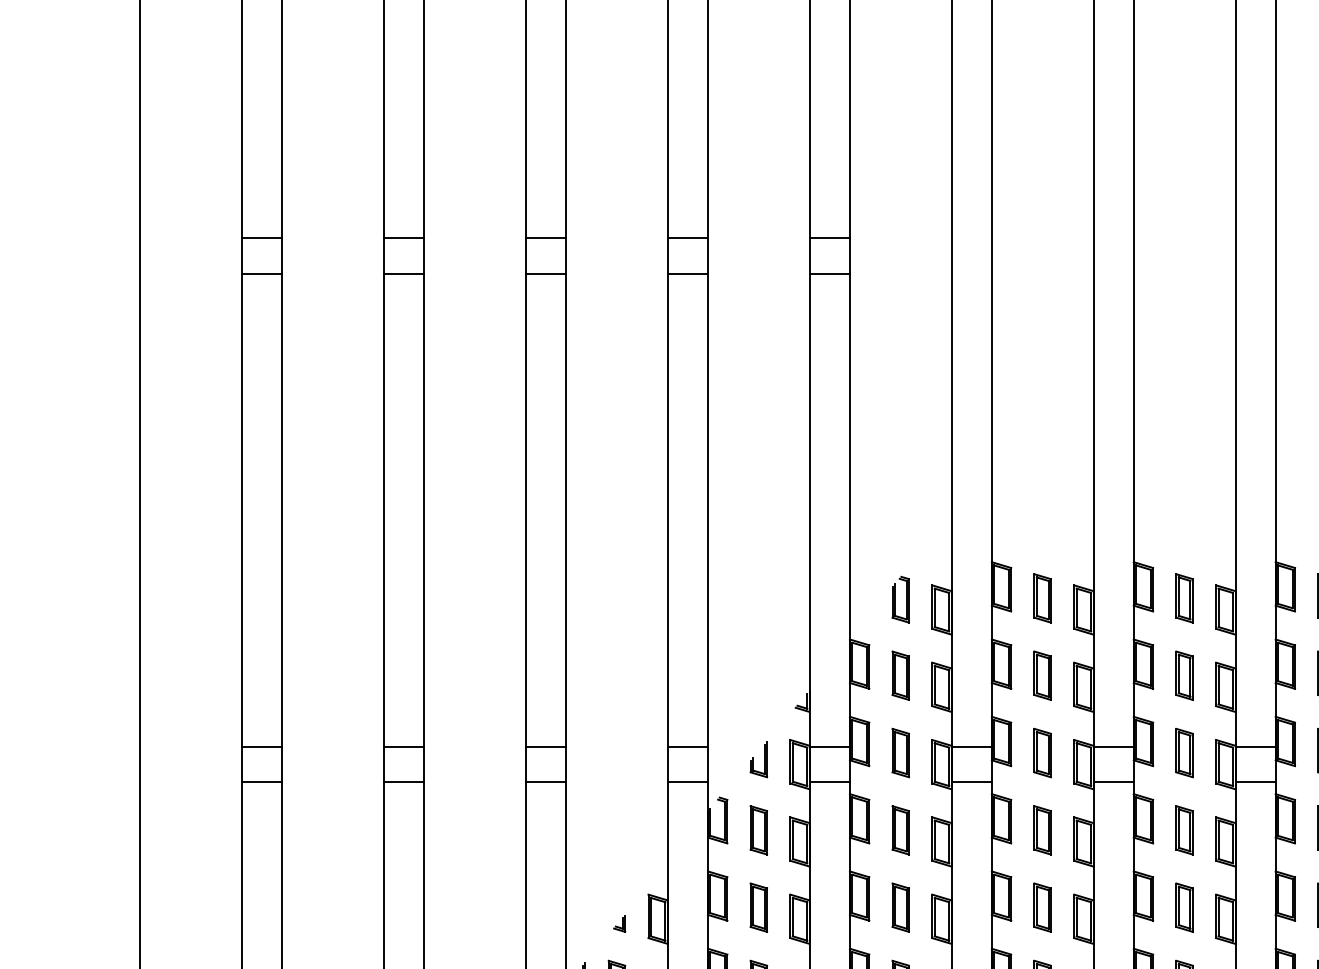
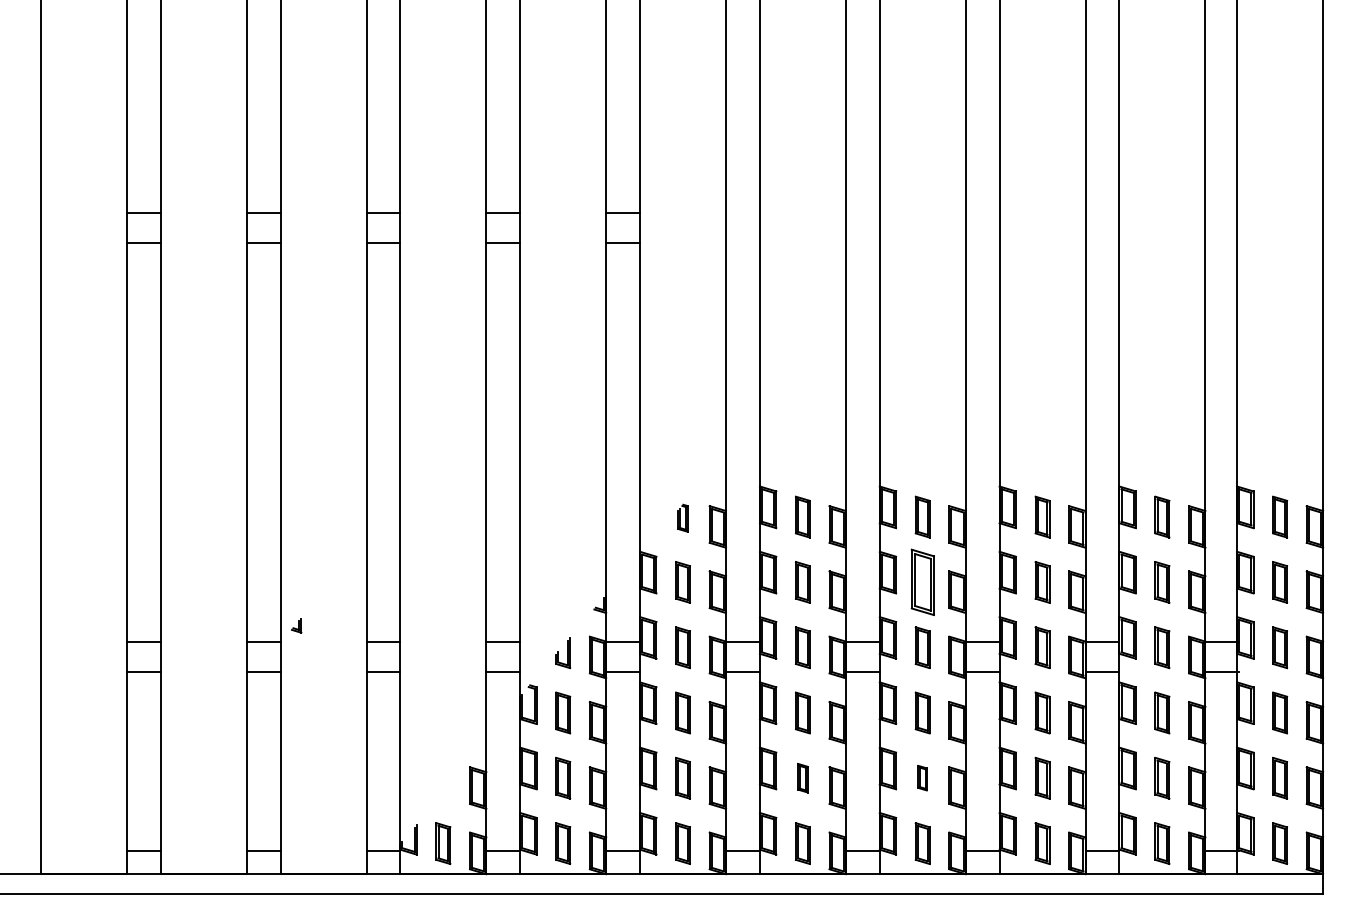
part: (900, 600) -> (682, 518), size x0.7
part: (1184, 675) -> (922, 582), size x1.6
part: (1042, 906) -> (802, 777), size x0.7
part: (1184, 906) -> (922, 777), size x0.6
part: (619, 923) -> (296, 625), moved

